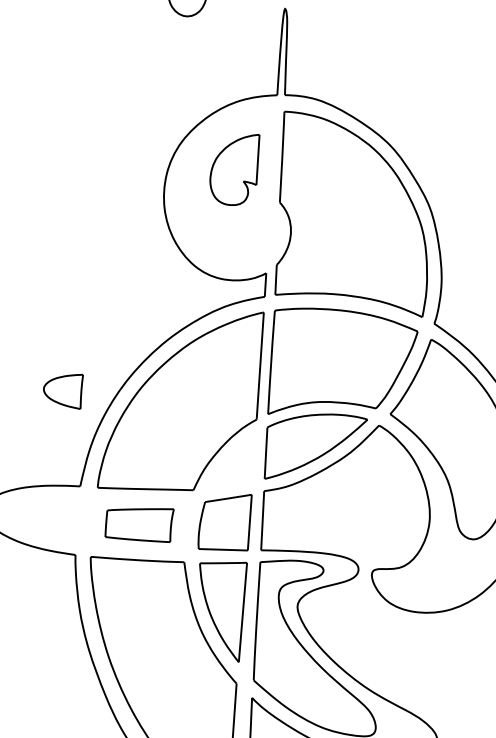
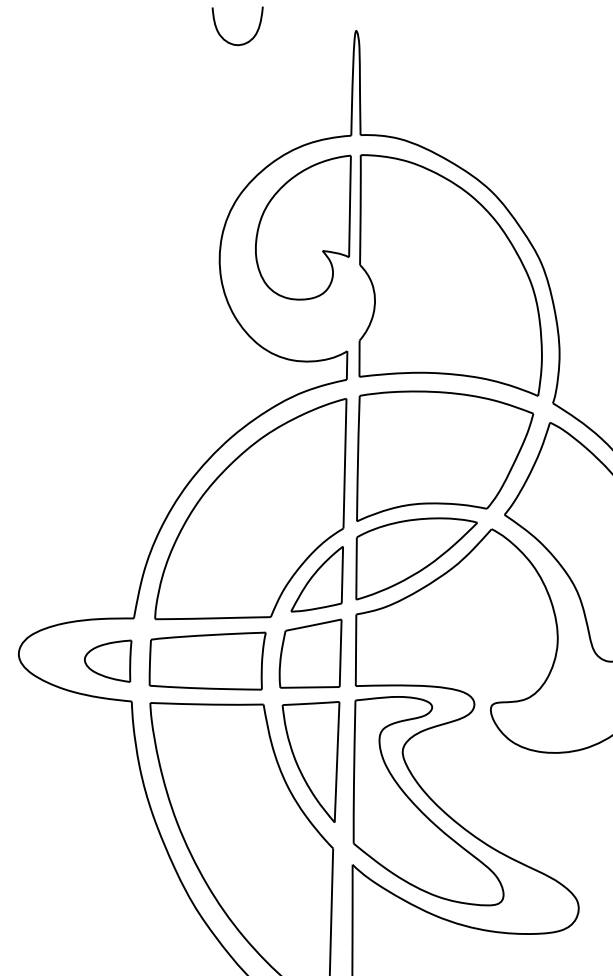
part: (234, 169) -> (303, 227), size x1.67
part: (63, 390) -> (108, 660), moved
part: (232, 460) -> (316, 579), added
part: (139, 523) -> (207, 660), size x1.43

